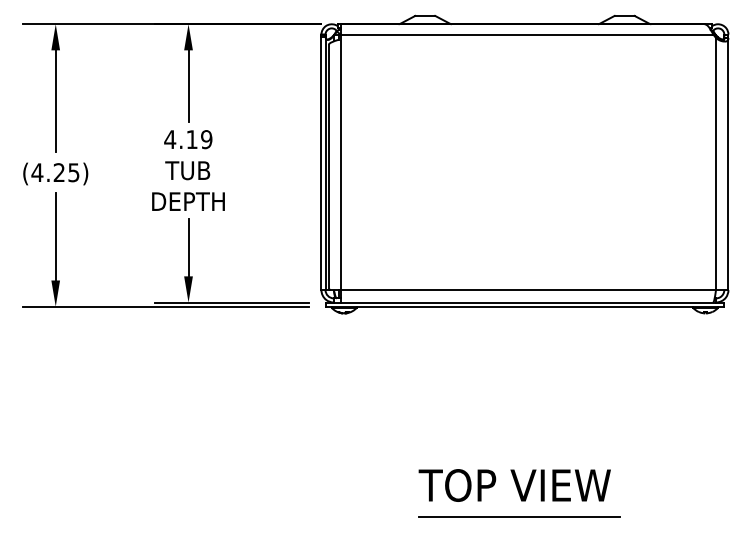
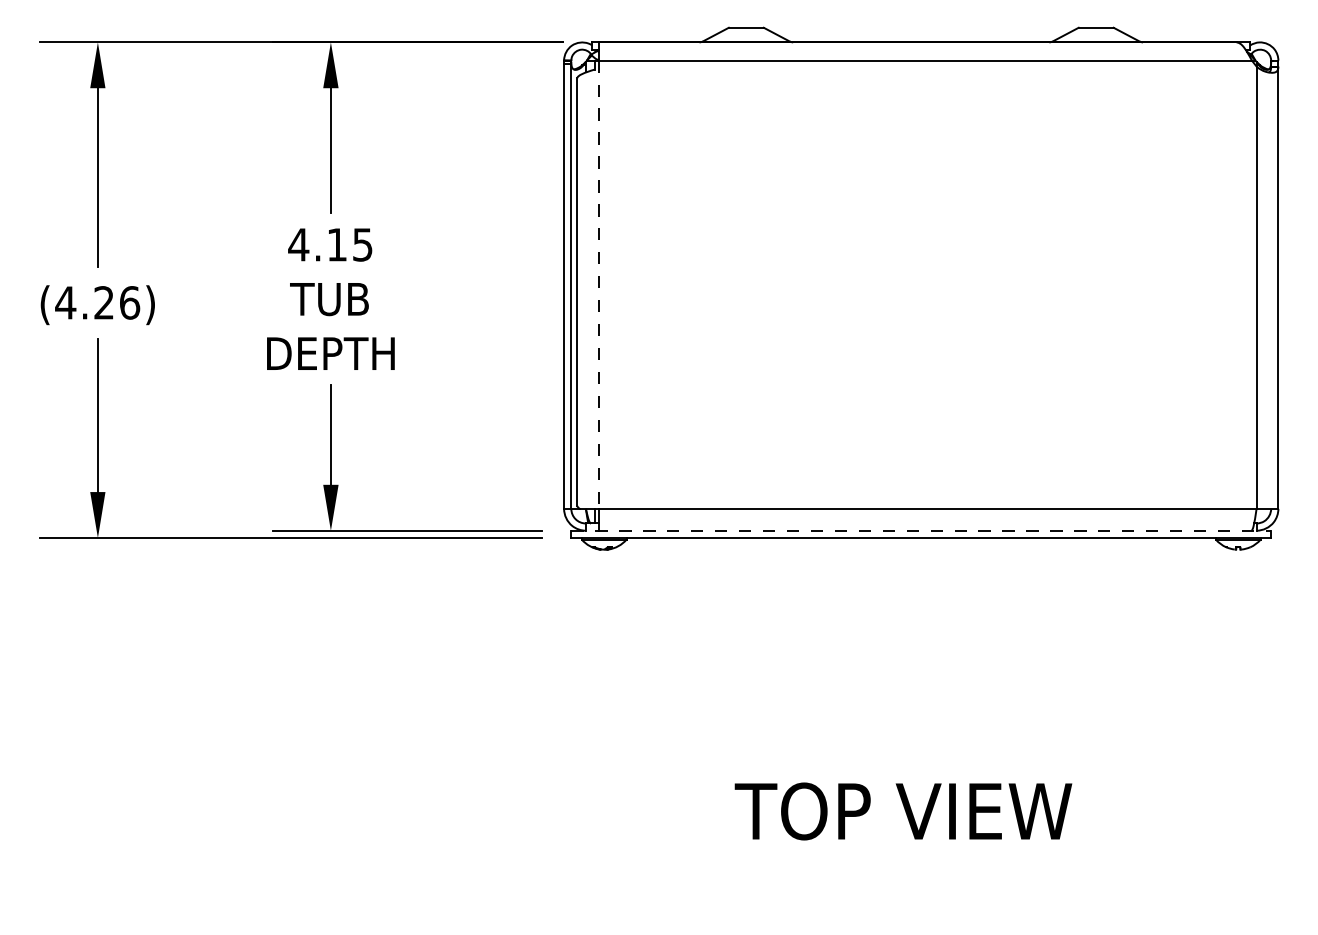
text: (206, 139) -> (362, 244), 4.19 -> 4.15
line: (341, 162) -> (599, 285), solid -> dashed
text: (73, 172) -> (129, 302), (4.25) -> (4.26)
line: (525, 302) -> (922, 530), solid -> dashed
text: (514, 485) -> (902, 811), moved
line: (519, 517) -> (911, 907), removed

